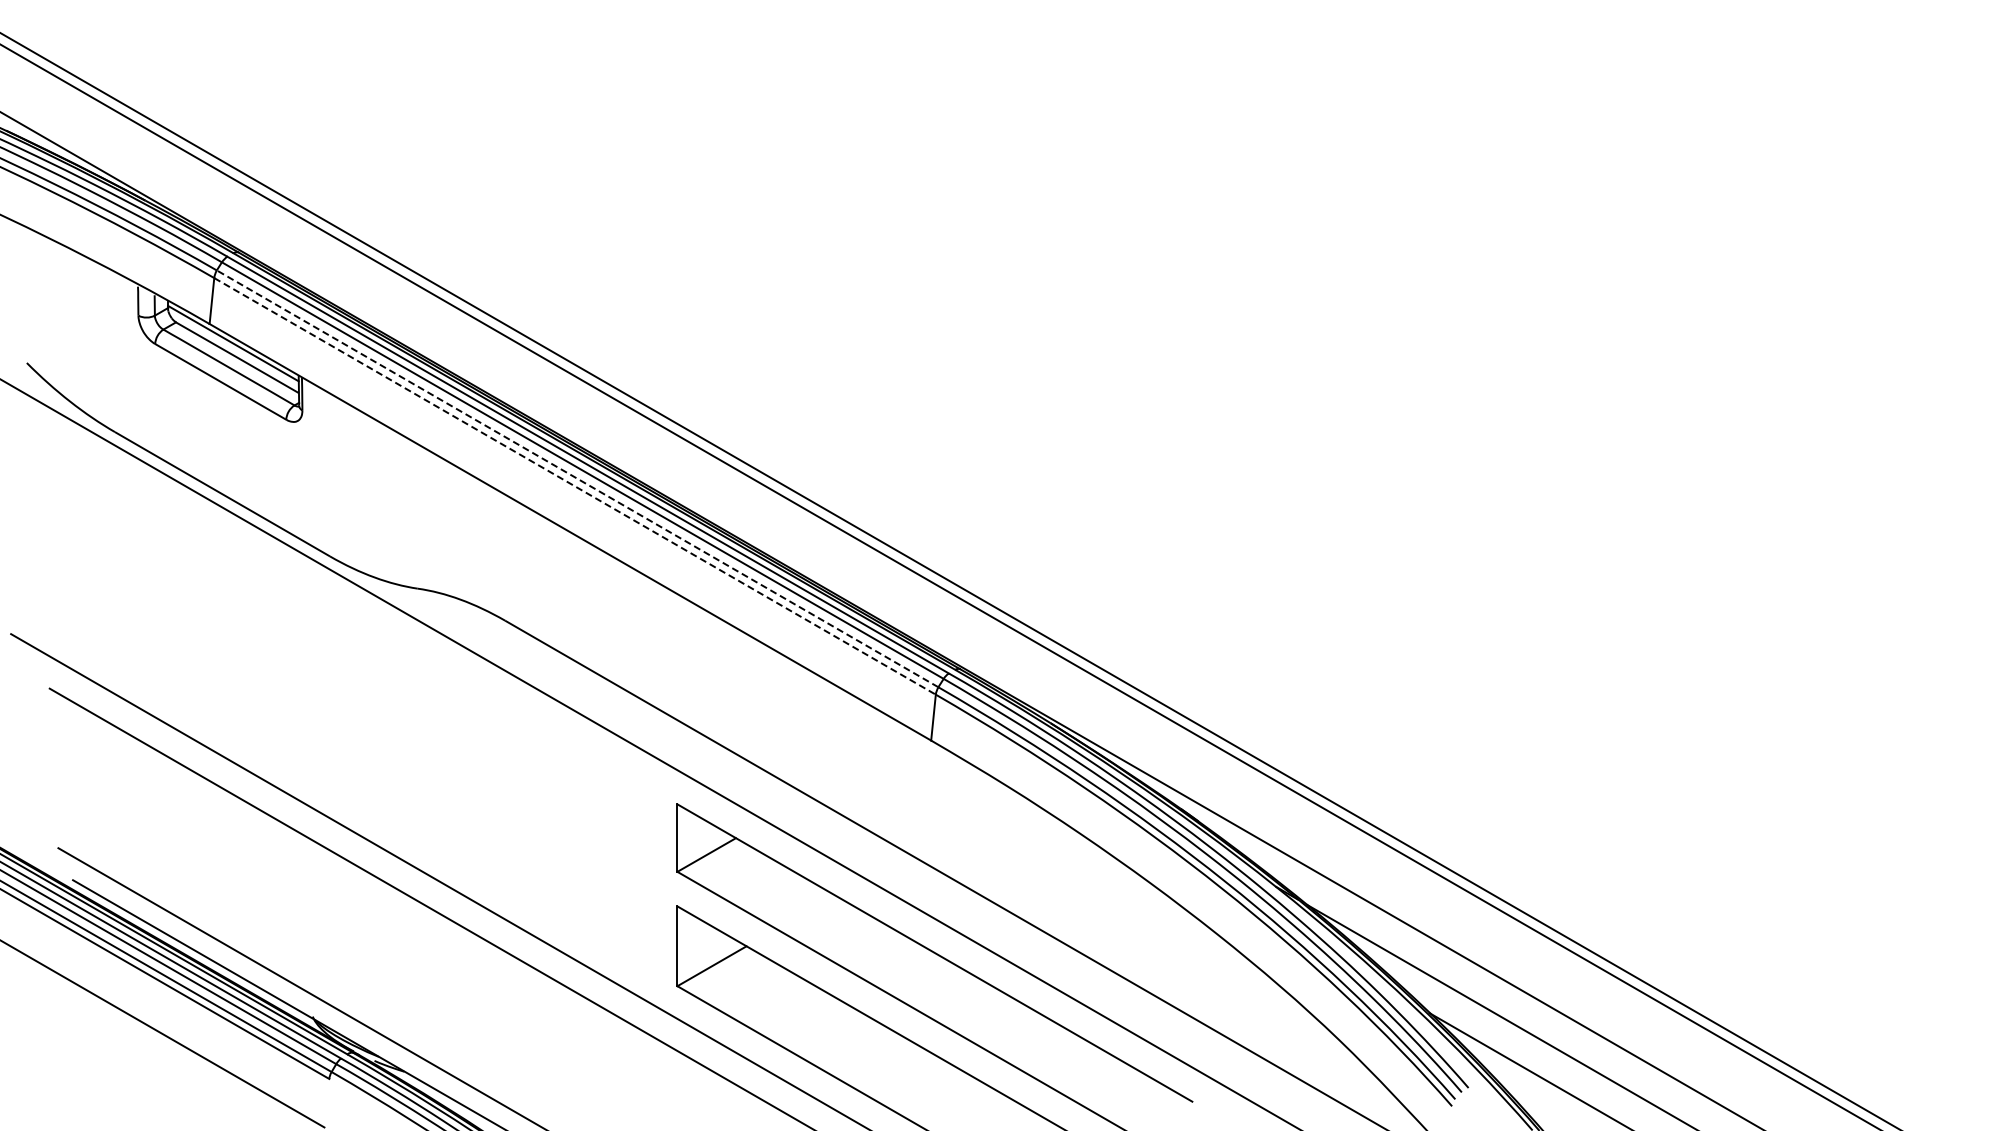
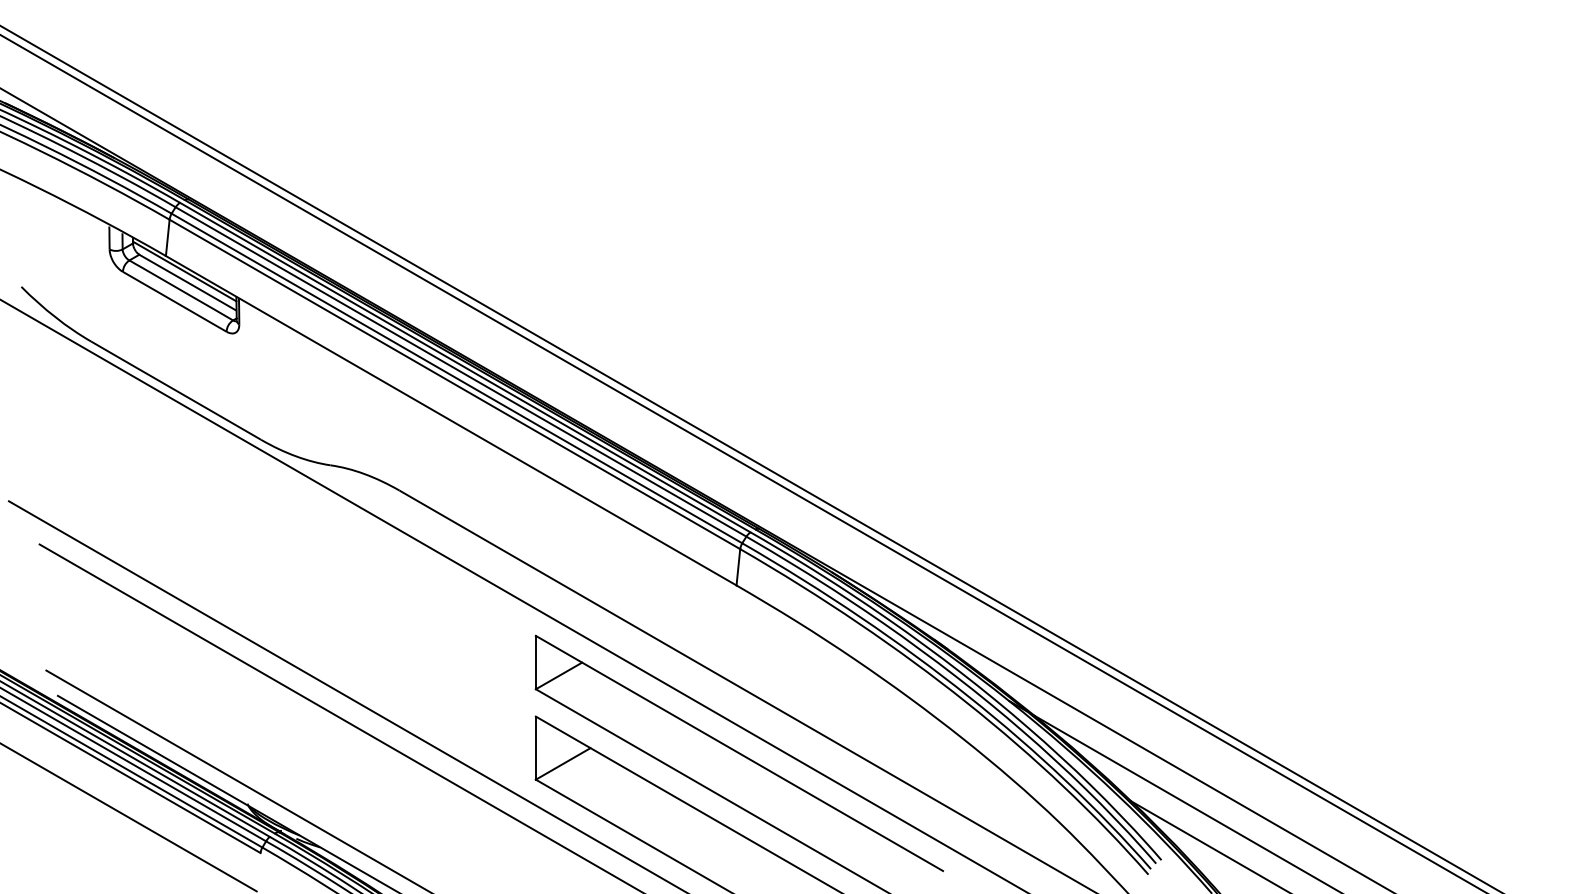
line: (577, 478) -> (456, 378), dashed -> solid
line: (575, 486) -> (455, 384), dashed -> solid

